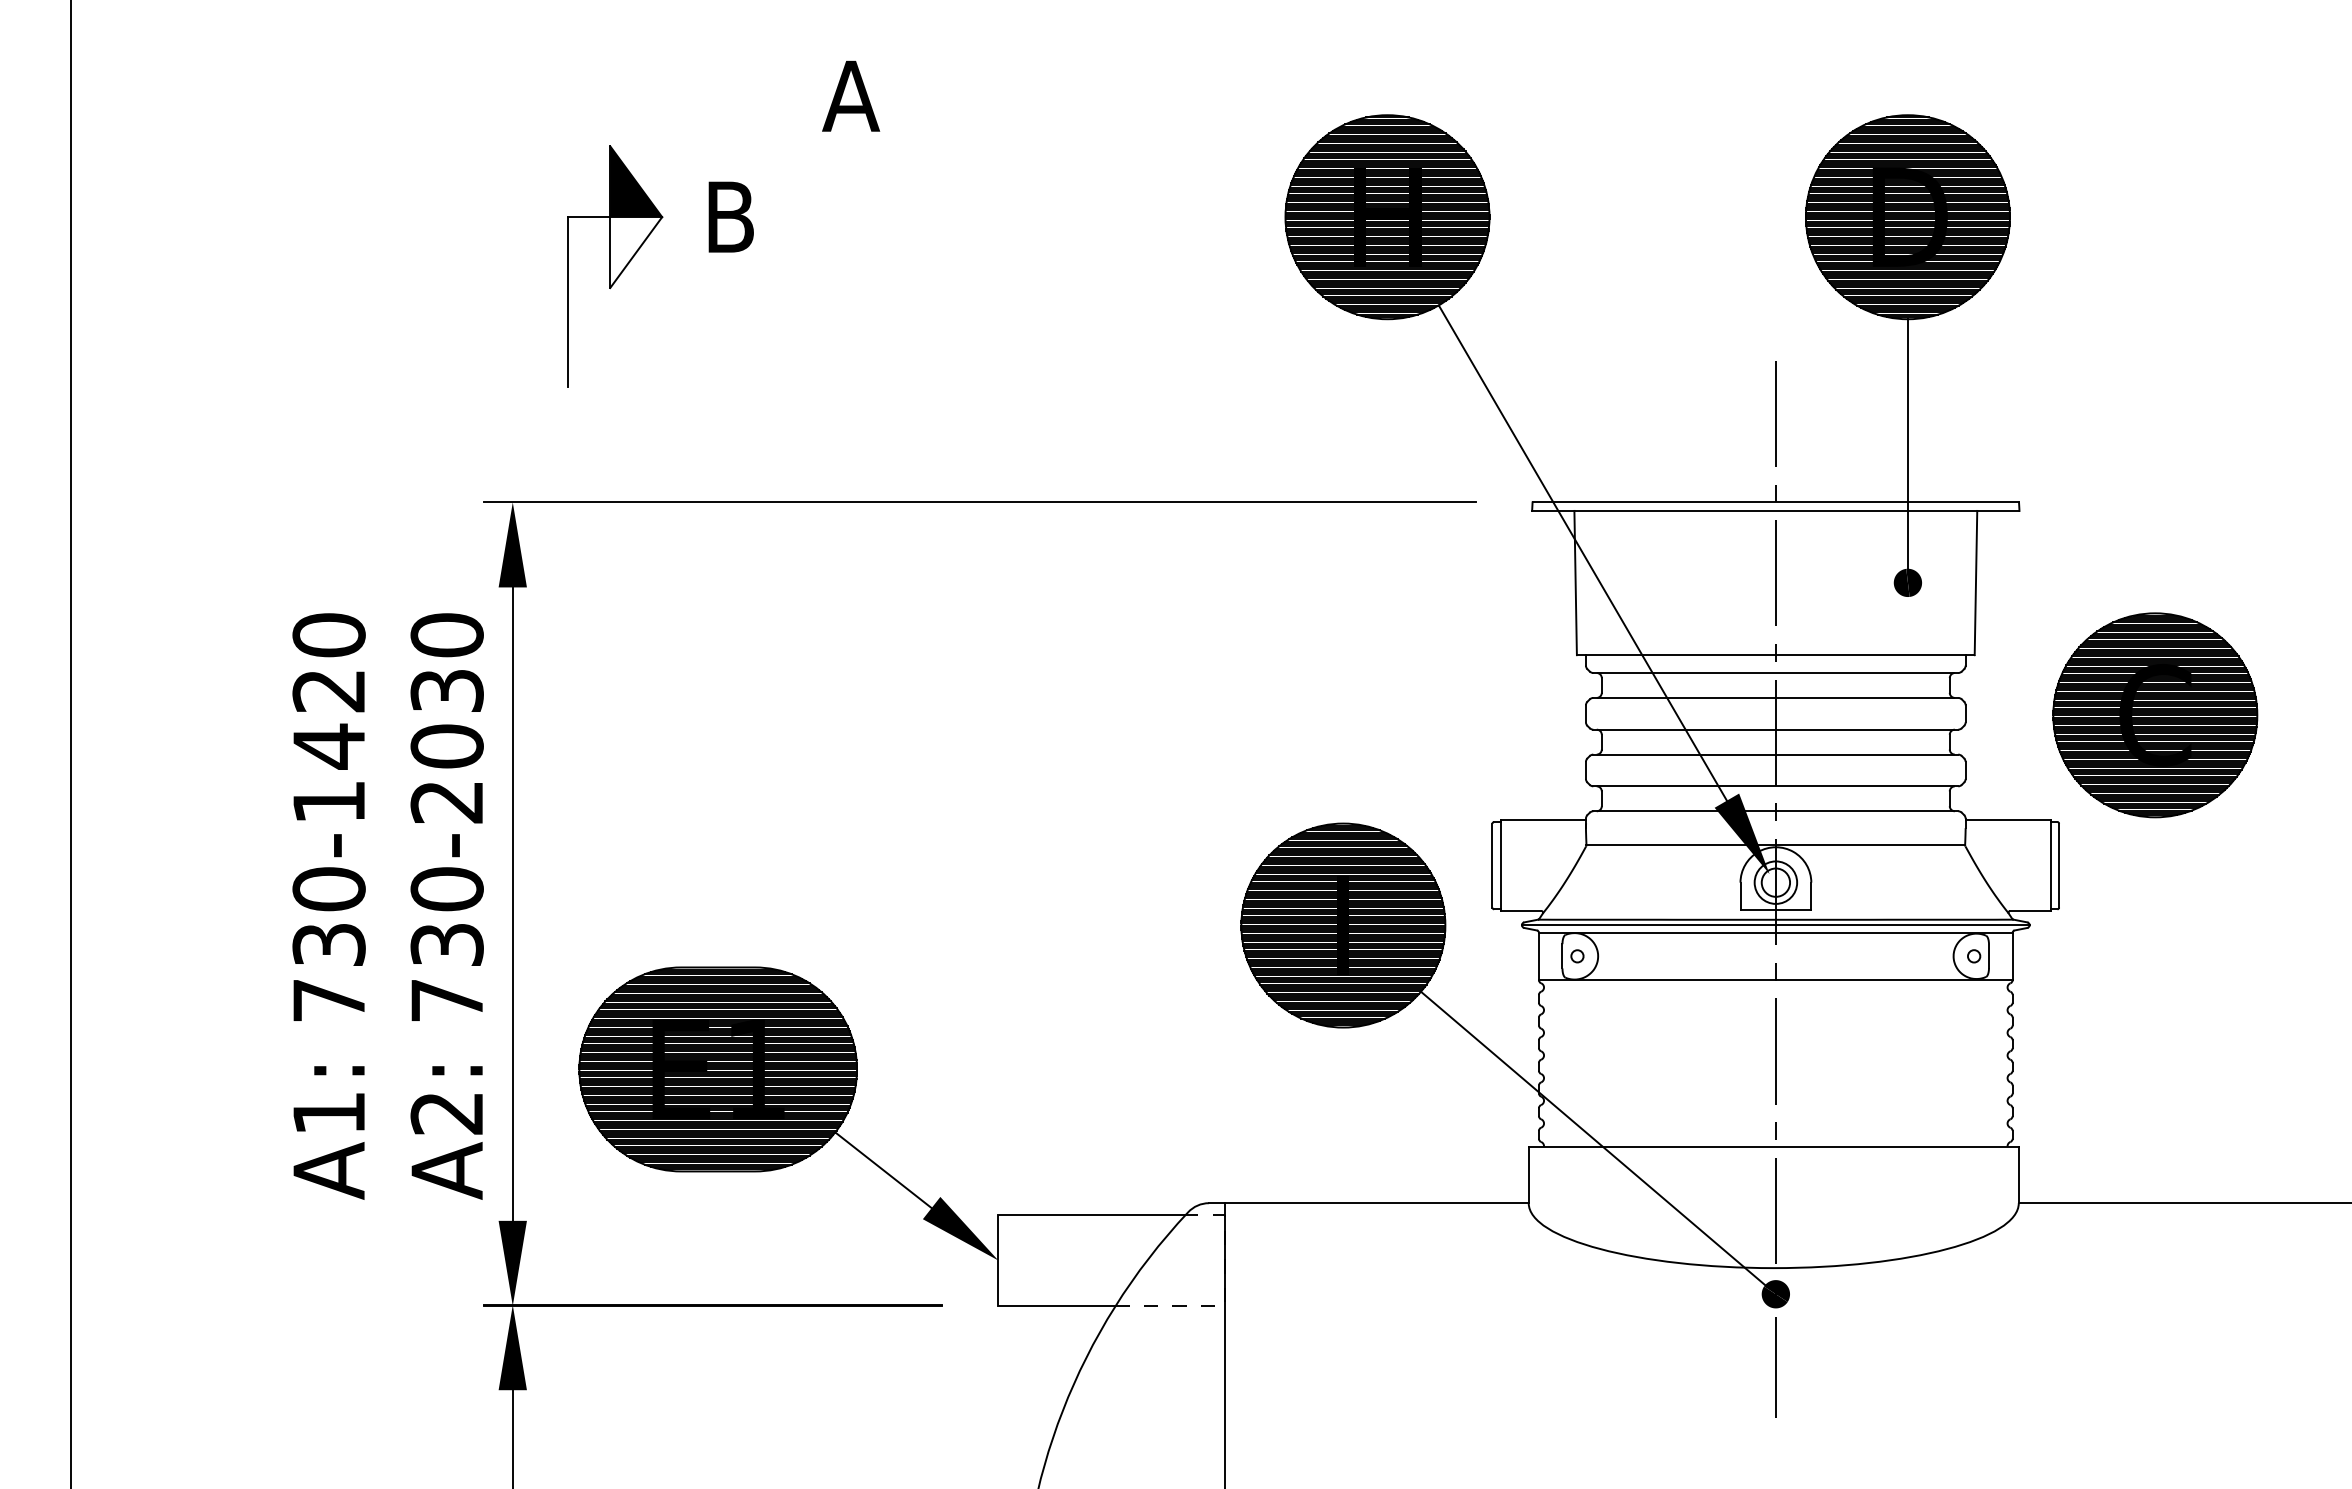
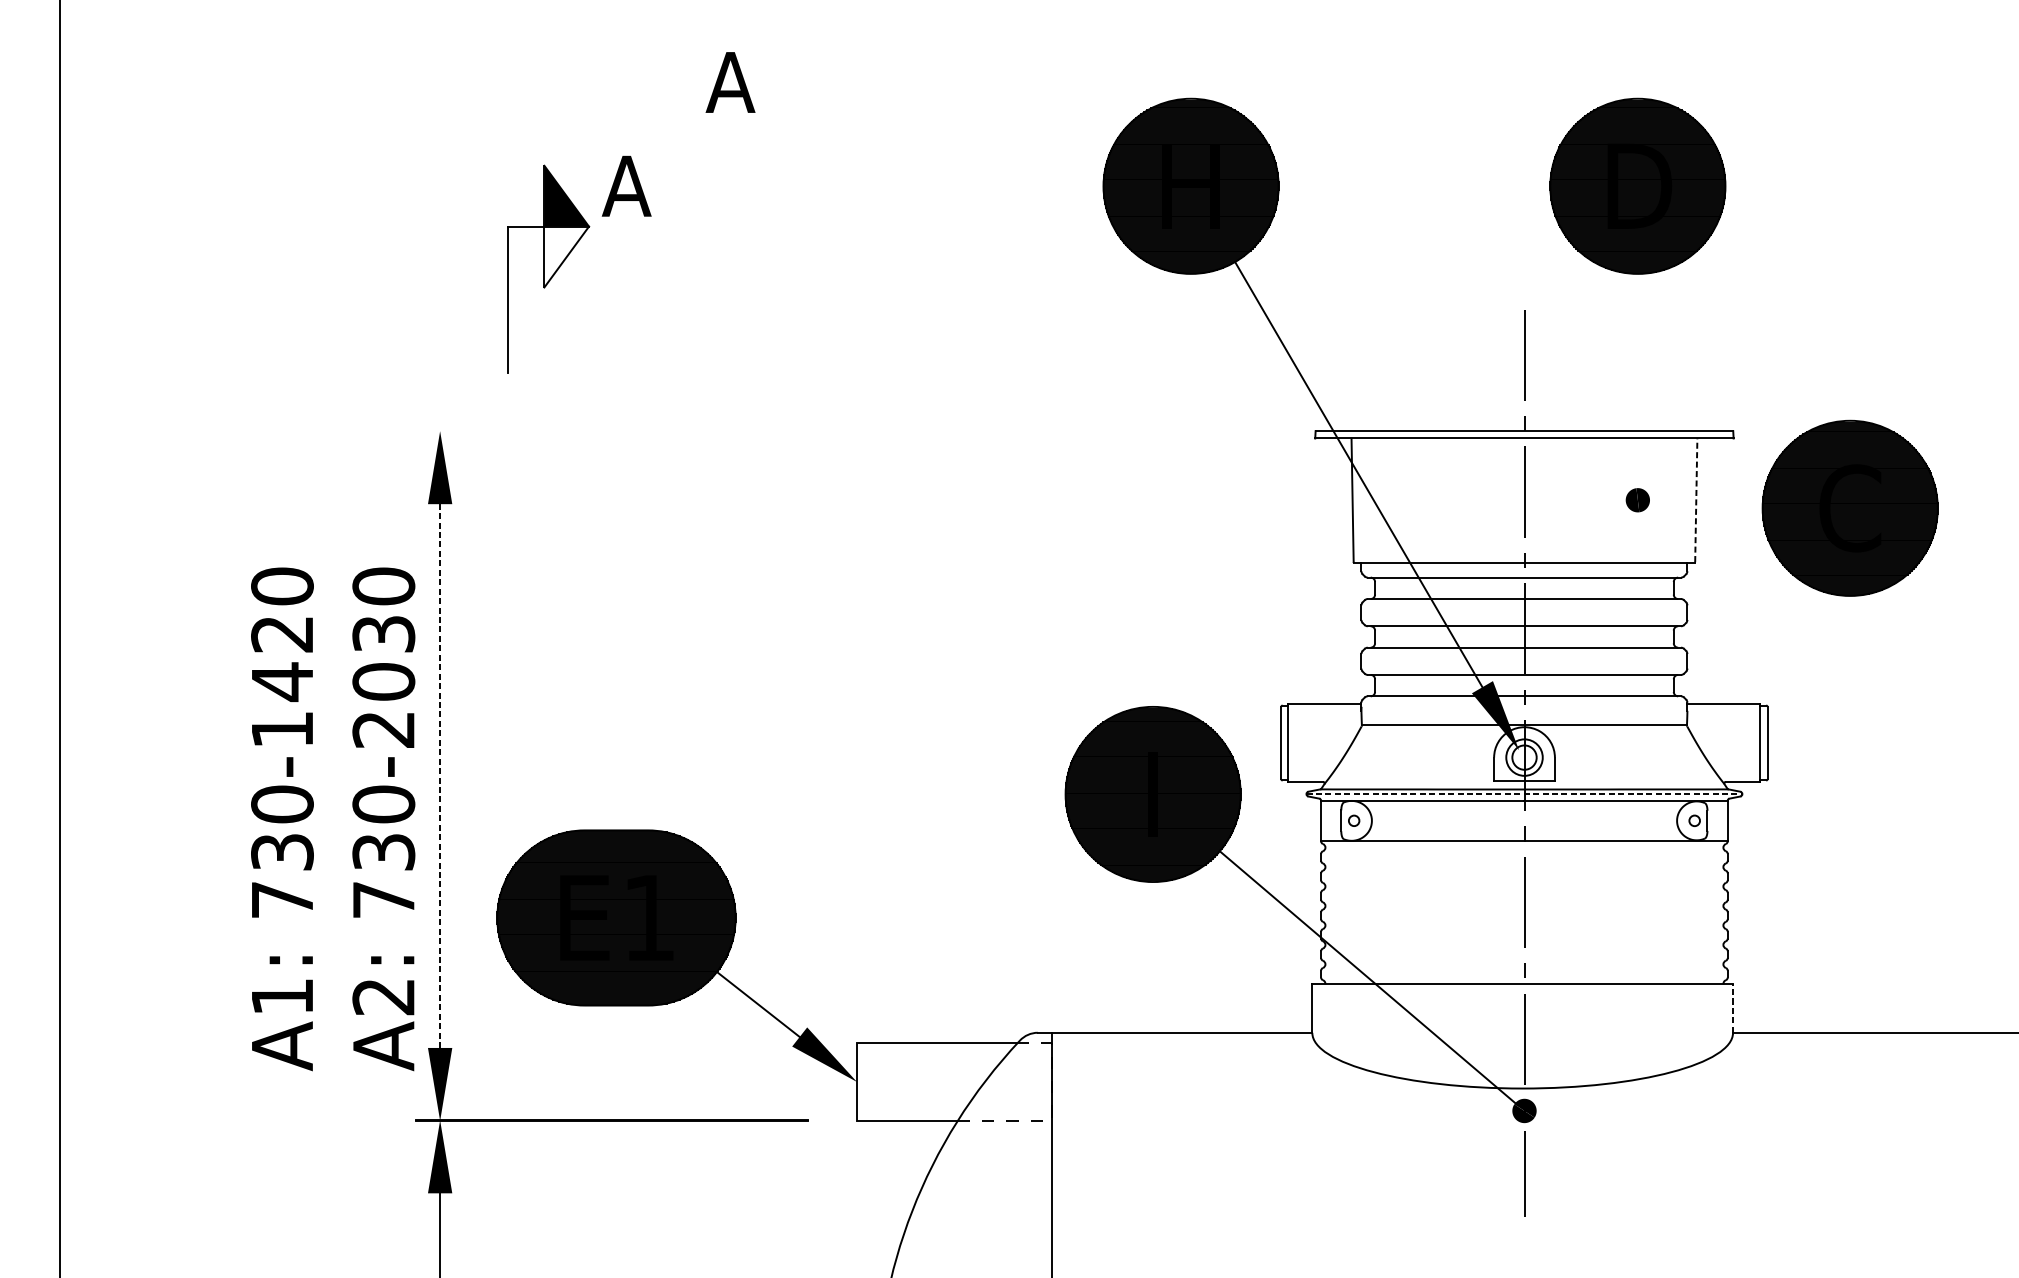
text: (730, 216) -> (627, 185), B -> A
part: (615, 266) -> (548, 268), moved
line: (1907, 445) -> (1637, 382), removed
line: (979, 502) -> (840, 431), removed
line: (1975, 582) -> (1695, 499), solid -> dashed
part: (2155, 715) -> (1850, 508), moved
line: (512, 904) -> (439, 776), solid -> dashed
text: (387, 906) -> (332, 819), moved
line: (1775, 925) -> (1524, 794), solid -> dashed
line: (2018, 1174) -> (1732, 1008), solid -> dashed

